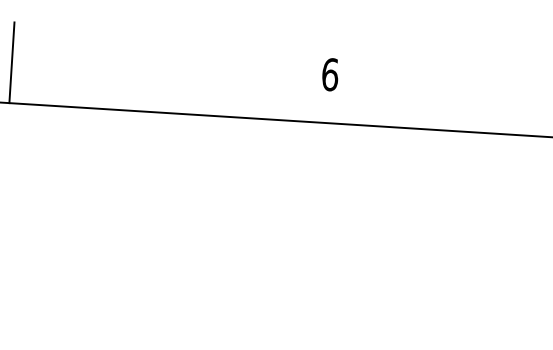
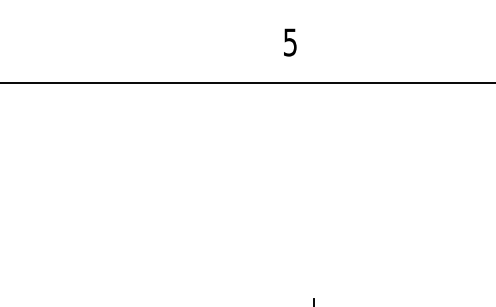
line: (12, 63) -> (21, 49), removed
text: (330, 74) -> (290, 42), 6 -> 5

